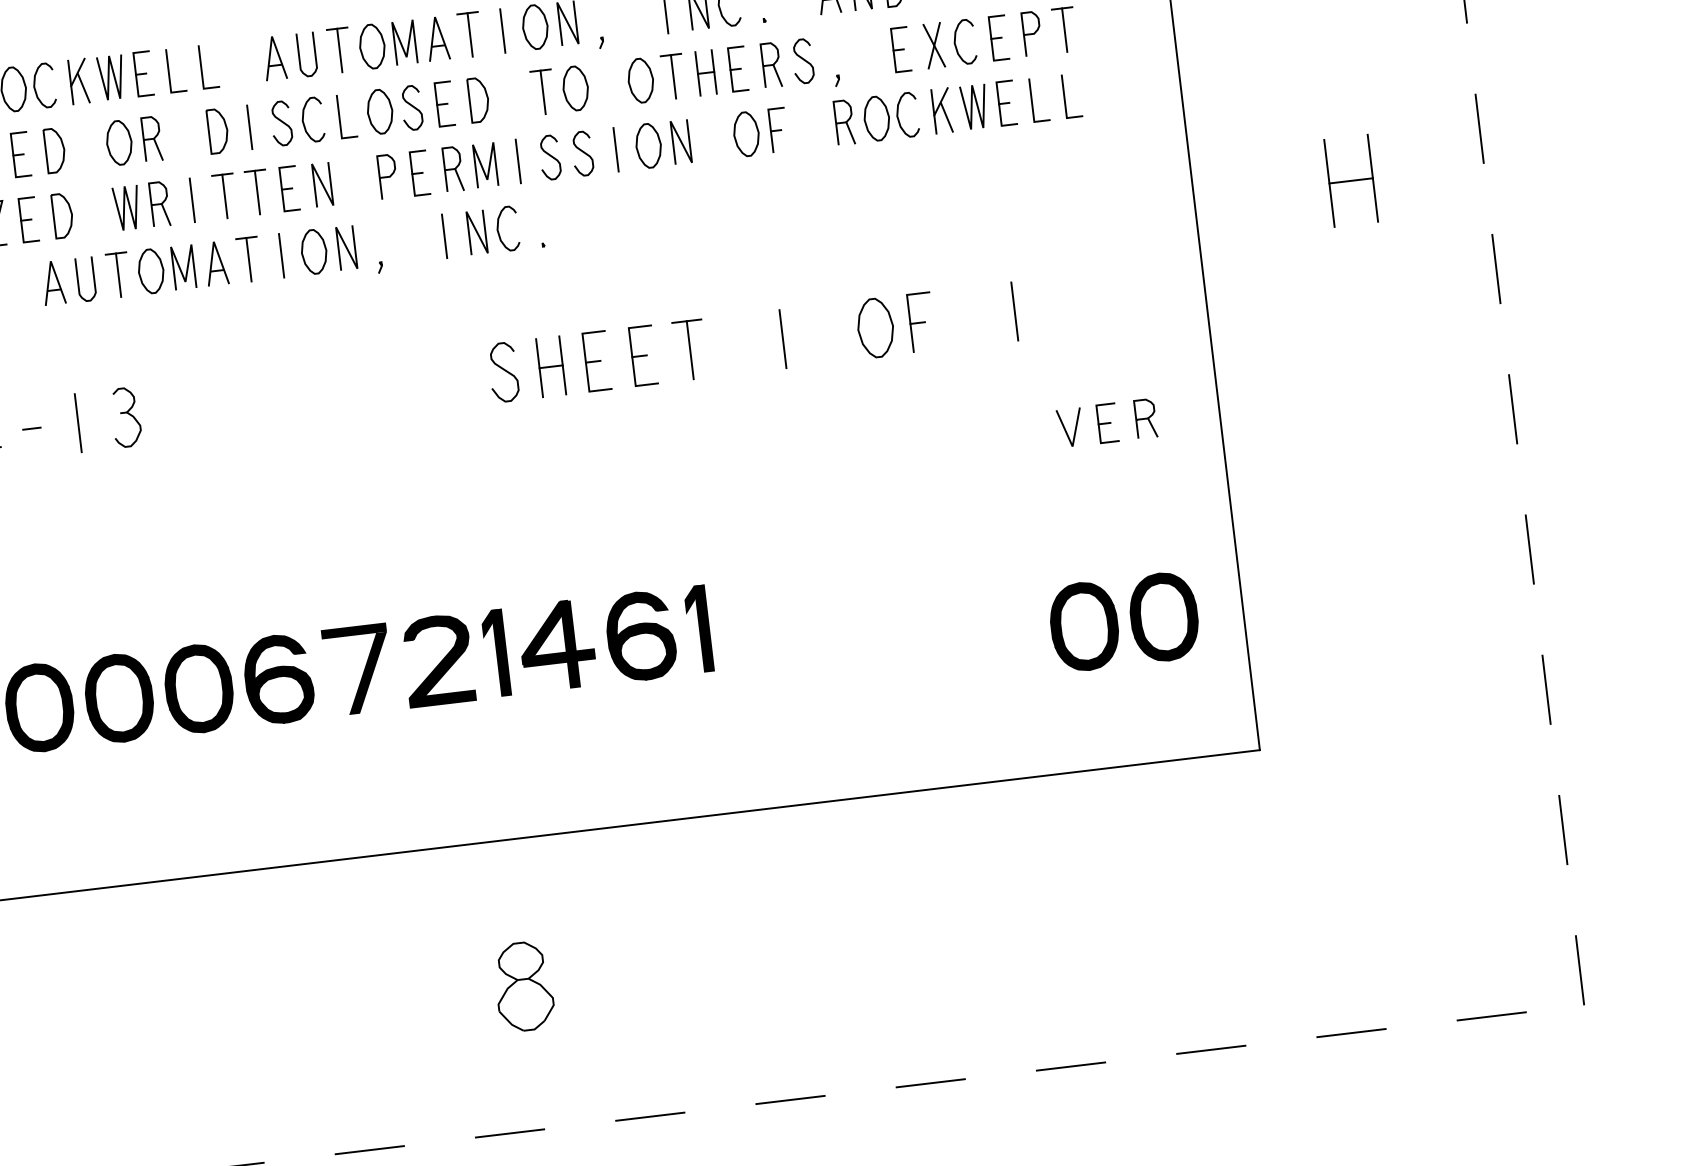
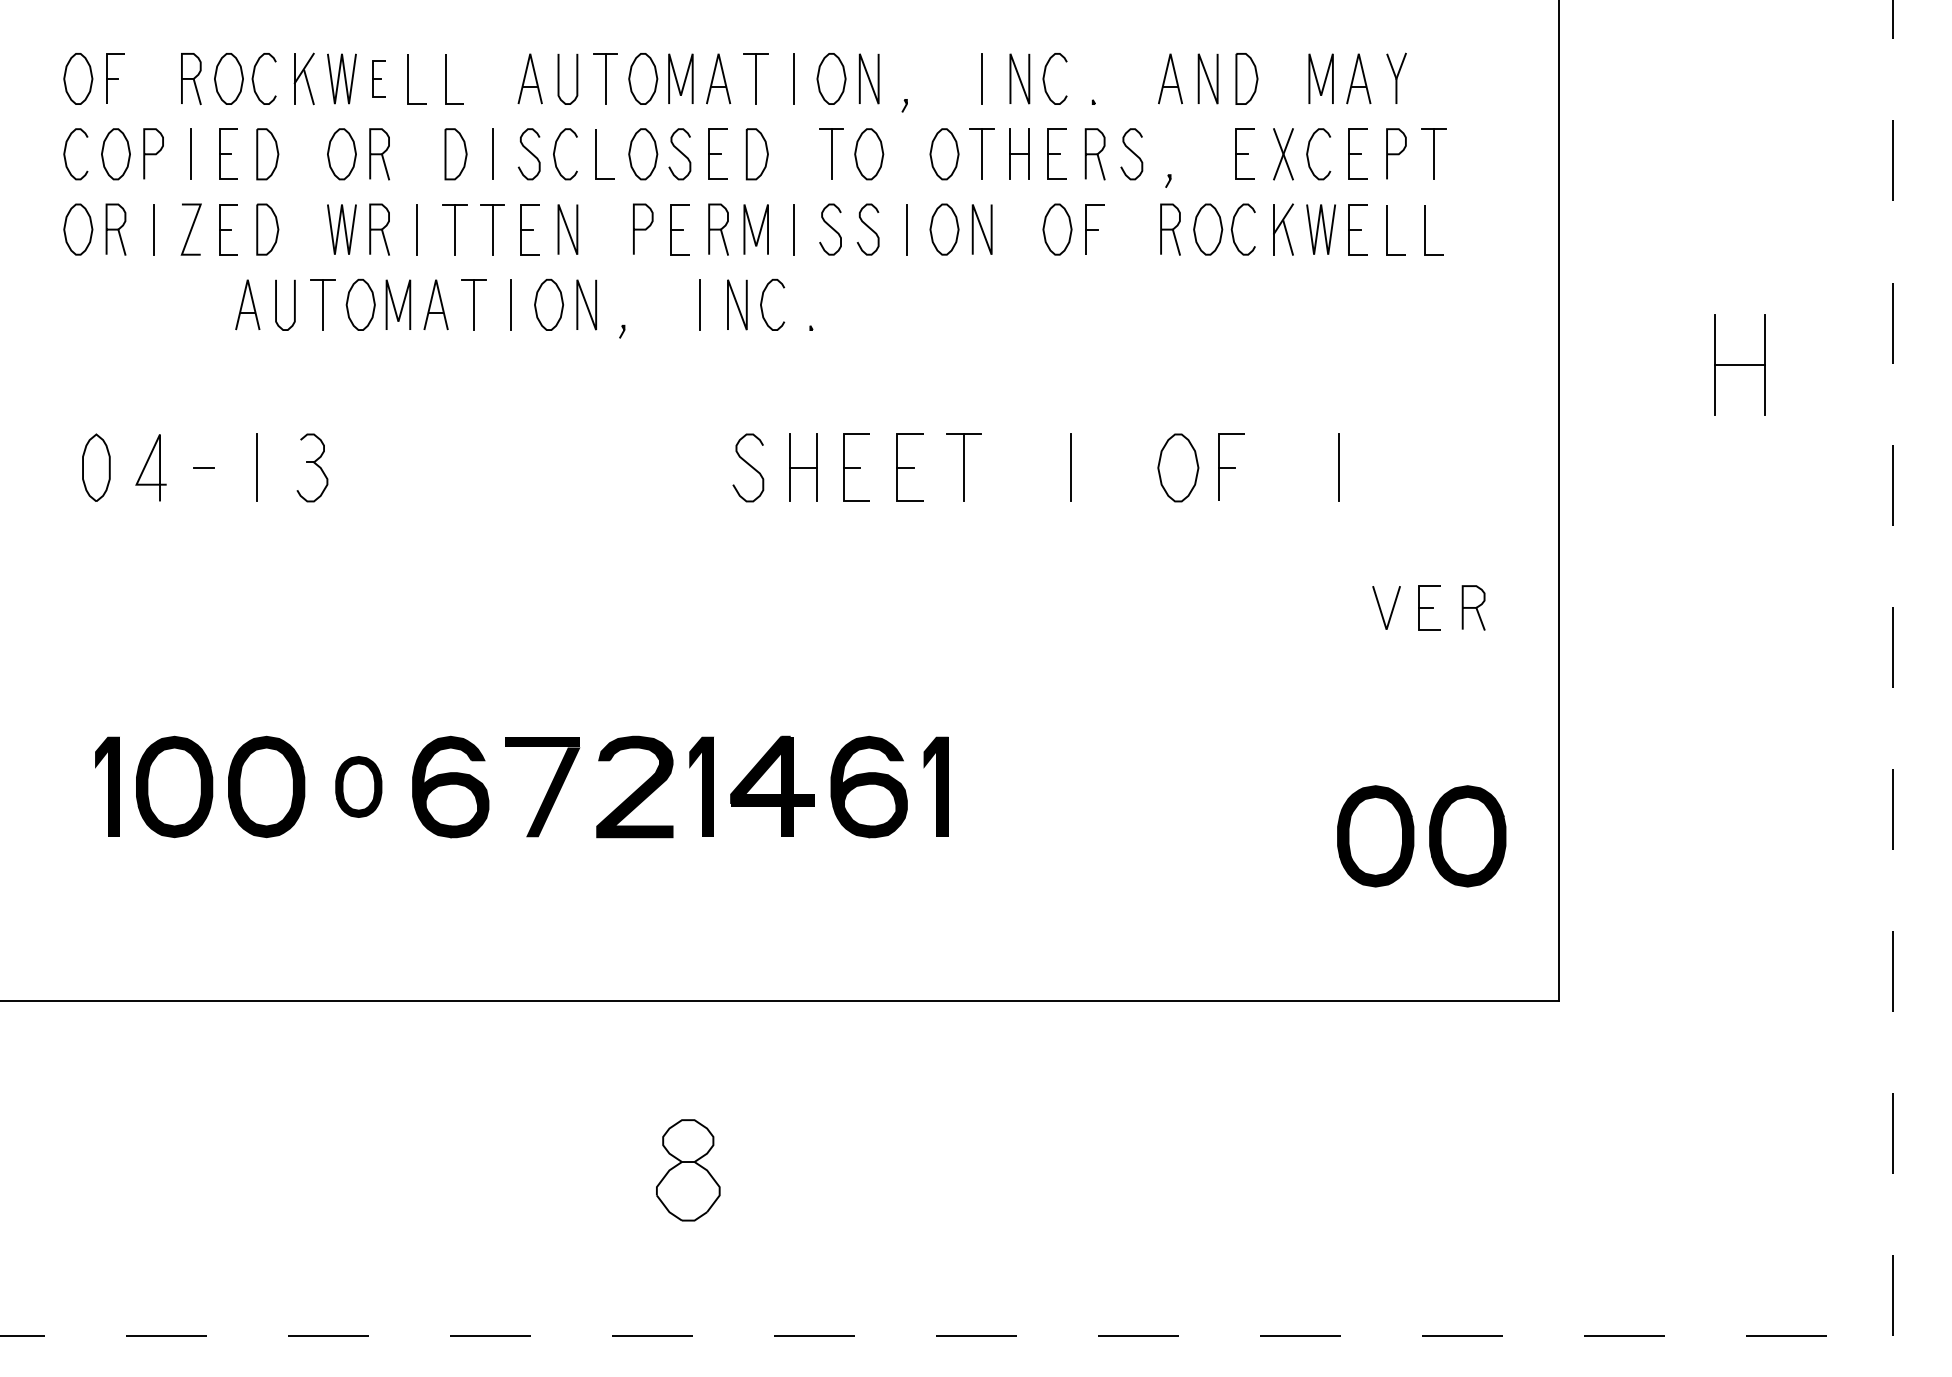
part: (143, 73) -> (378, 78), size x0.7
part: (198, 688) -> (358, 786), size x0.6

